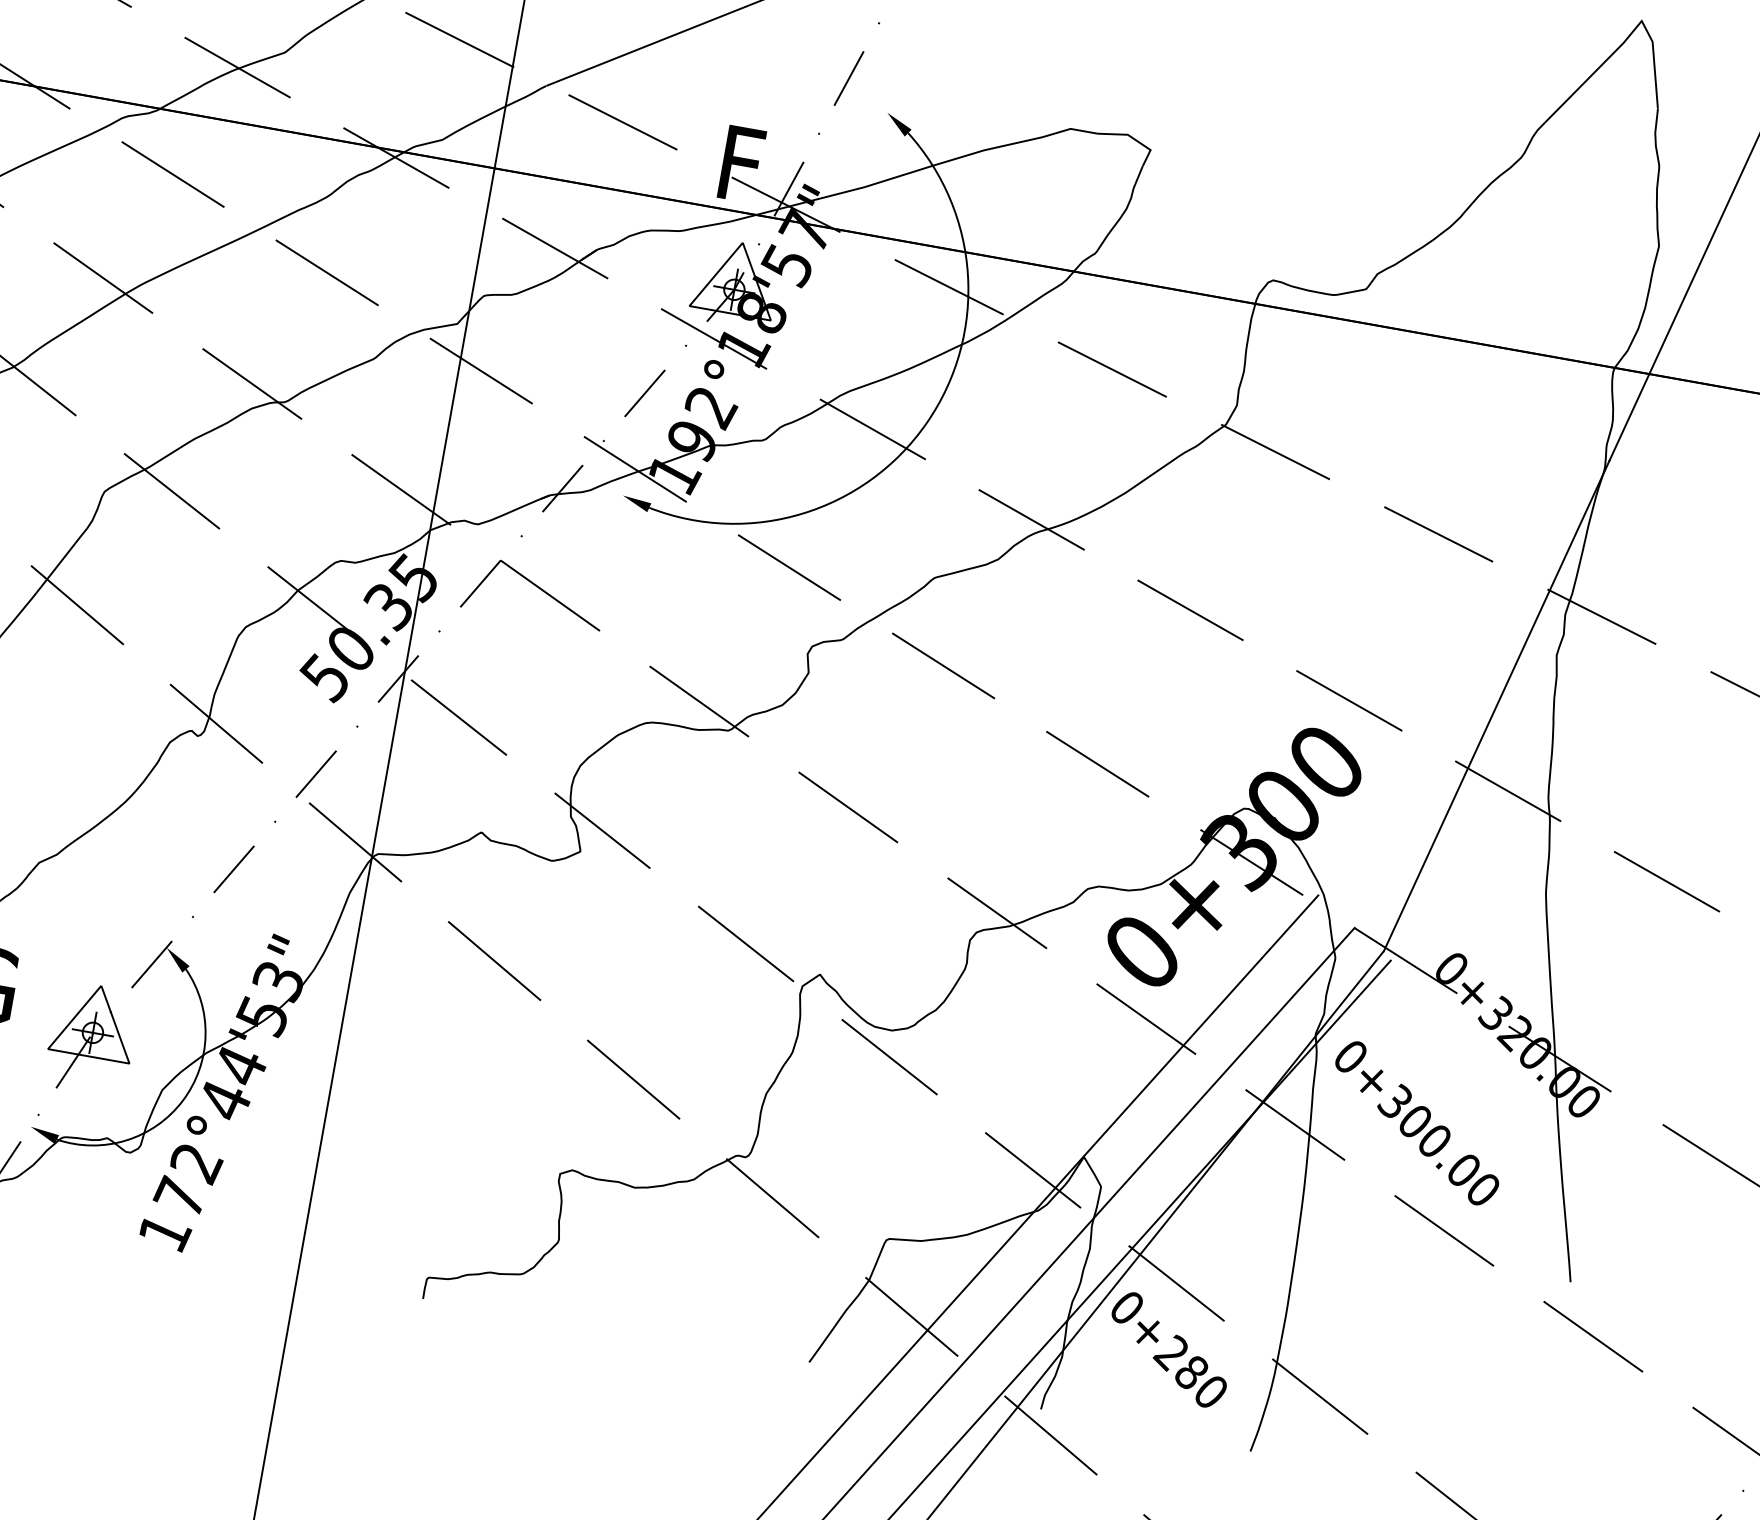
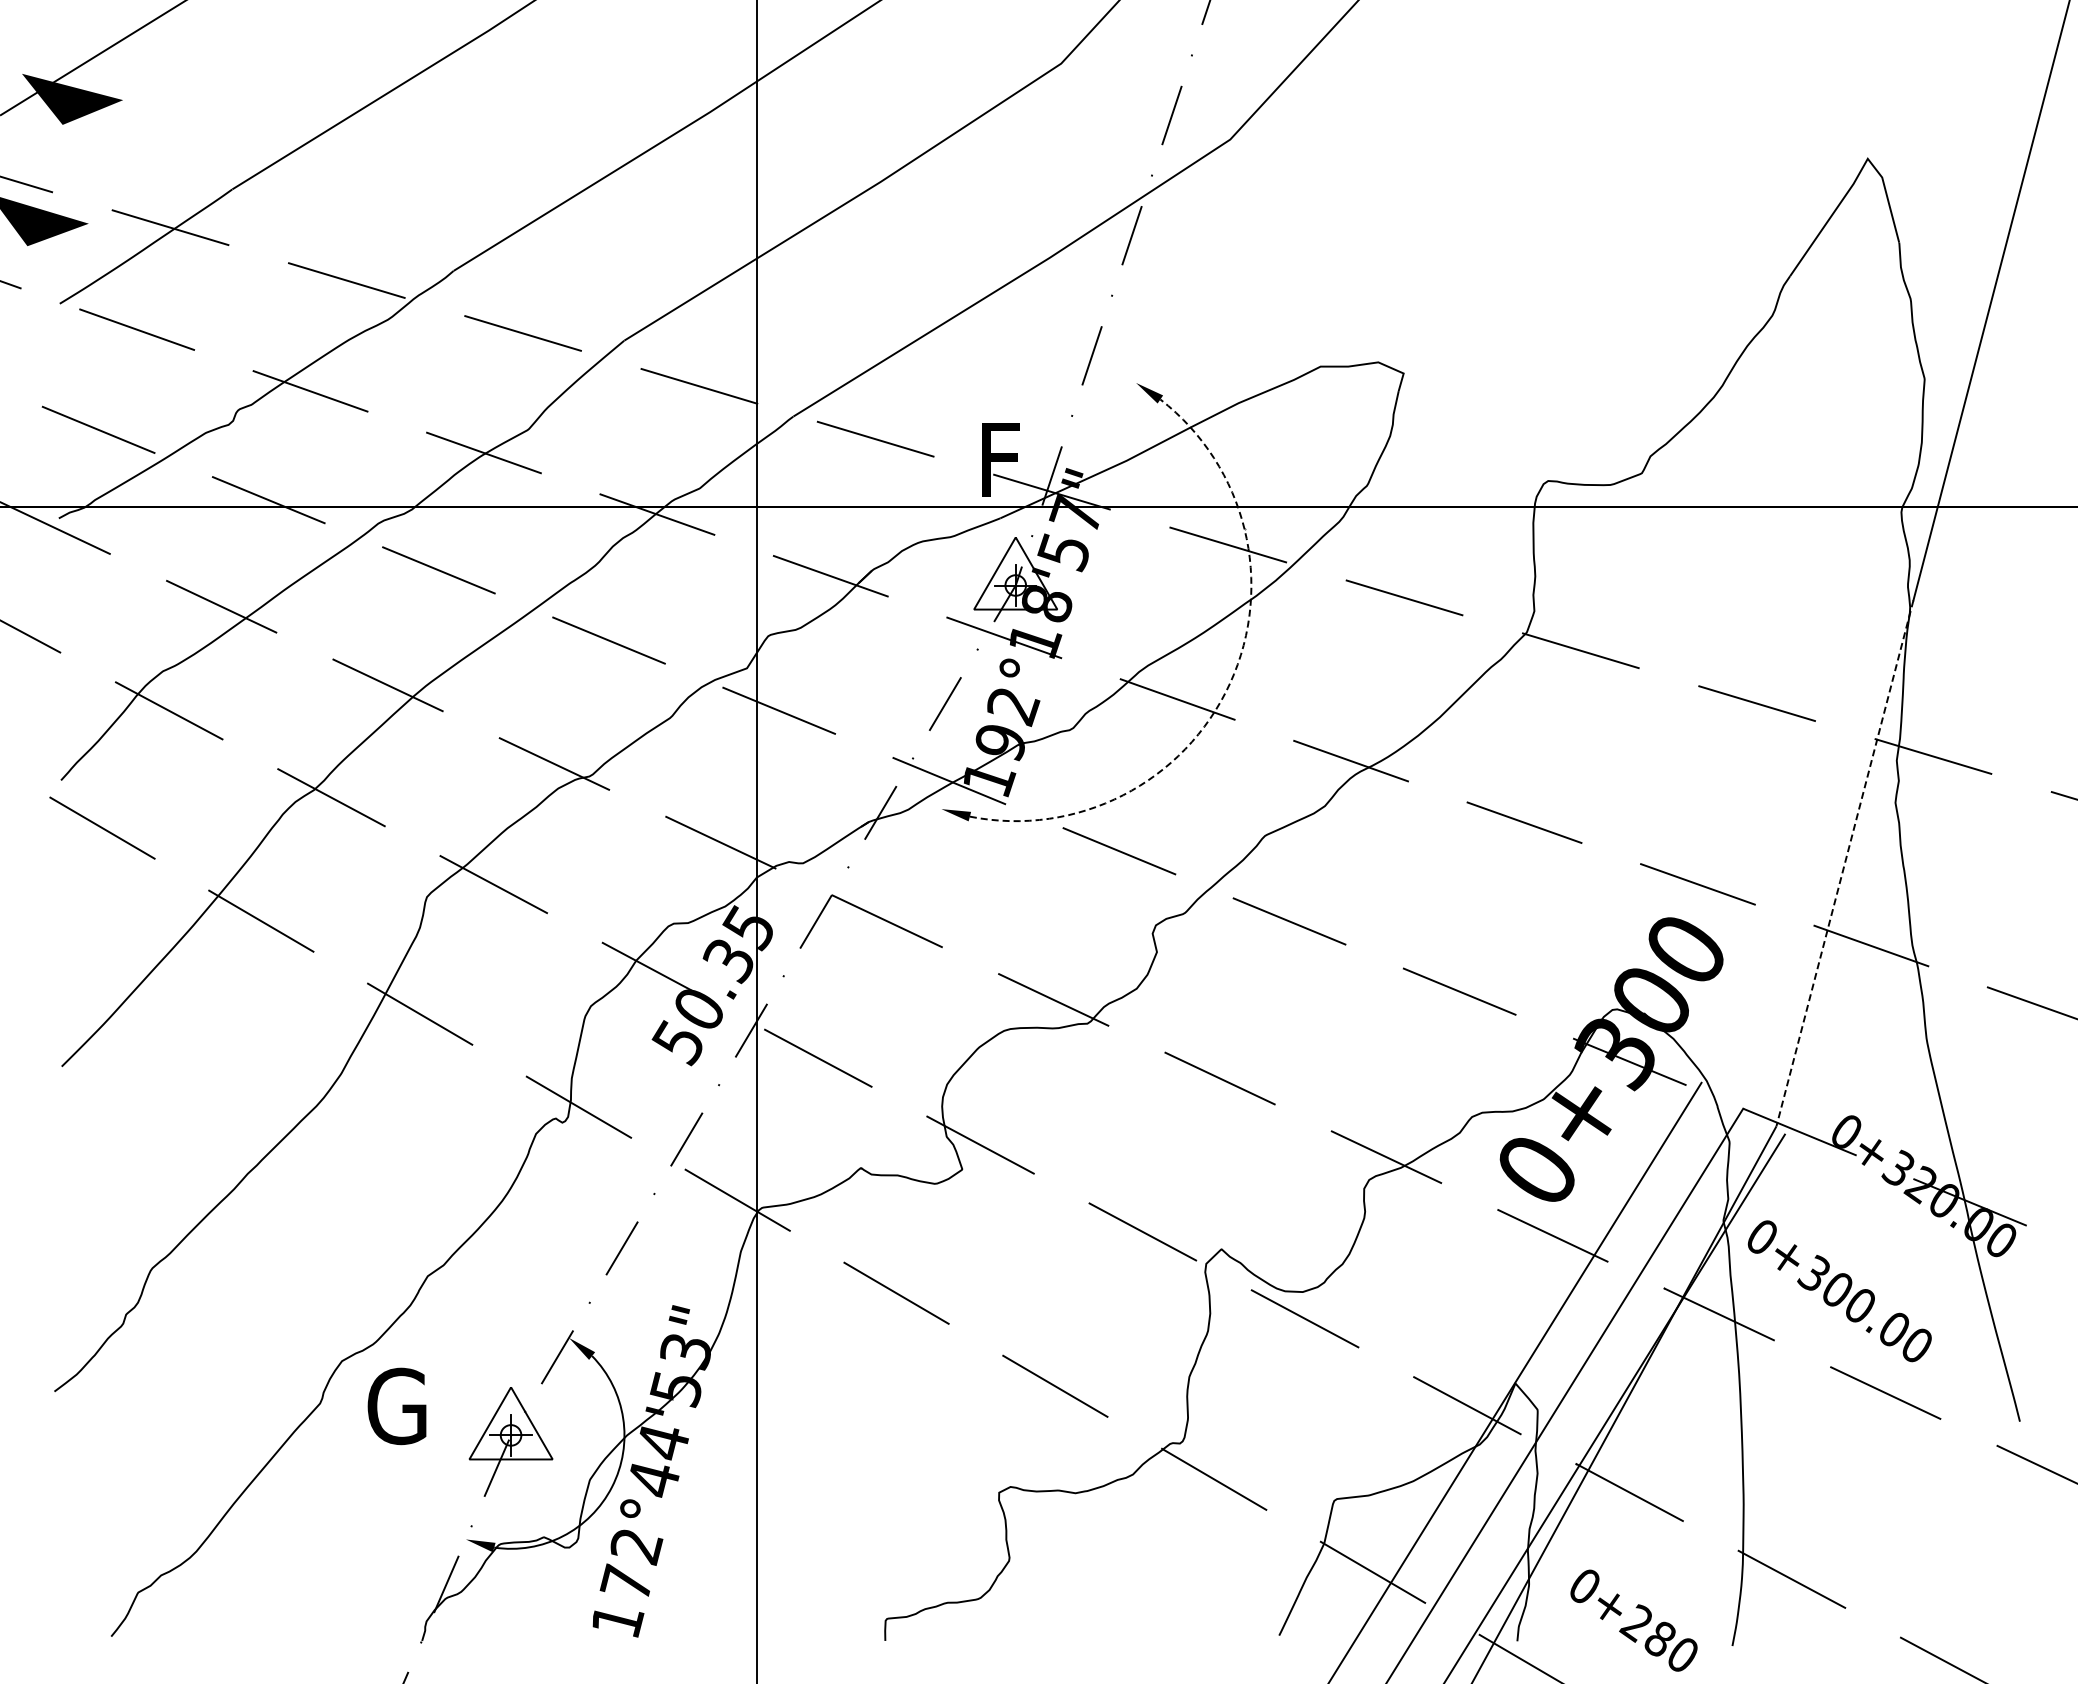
arc: (927, 423) -> (1230, 683), solid -> dashed
line: (1496, 705) -> (1844, 863), solid -> dashed
text: (1168, 1349) -> (1633, 1620), moved

